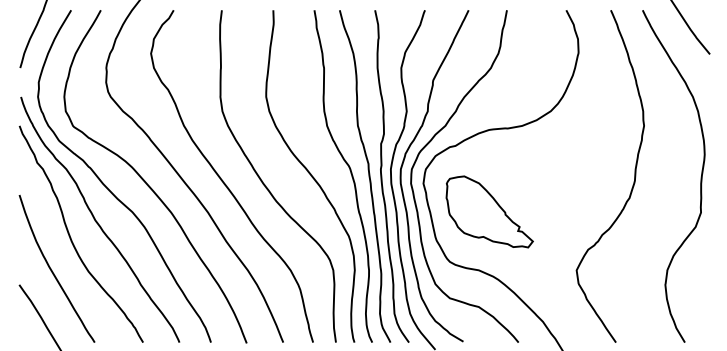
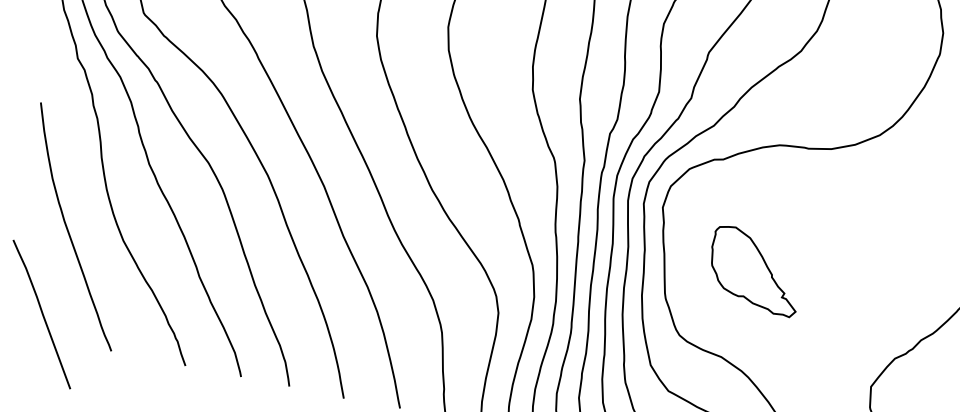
part: (489, 211) -> (755, 270), size x0.7

